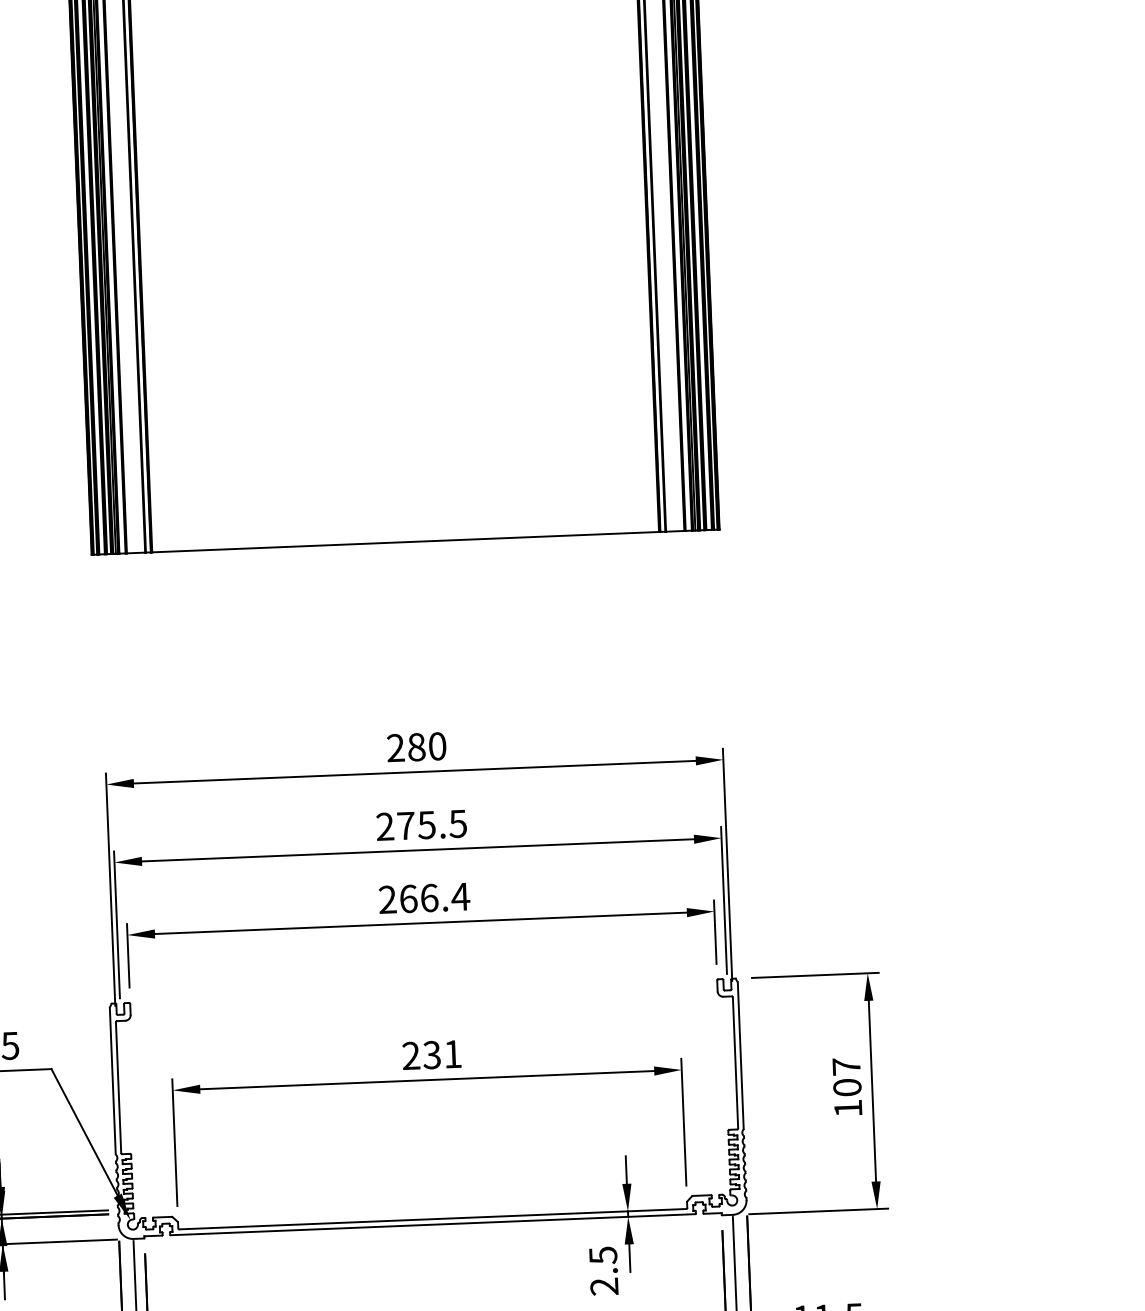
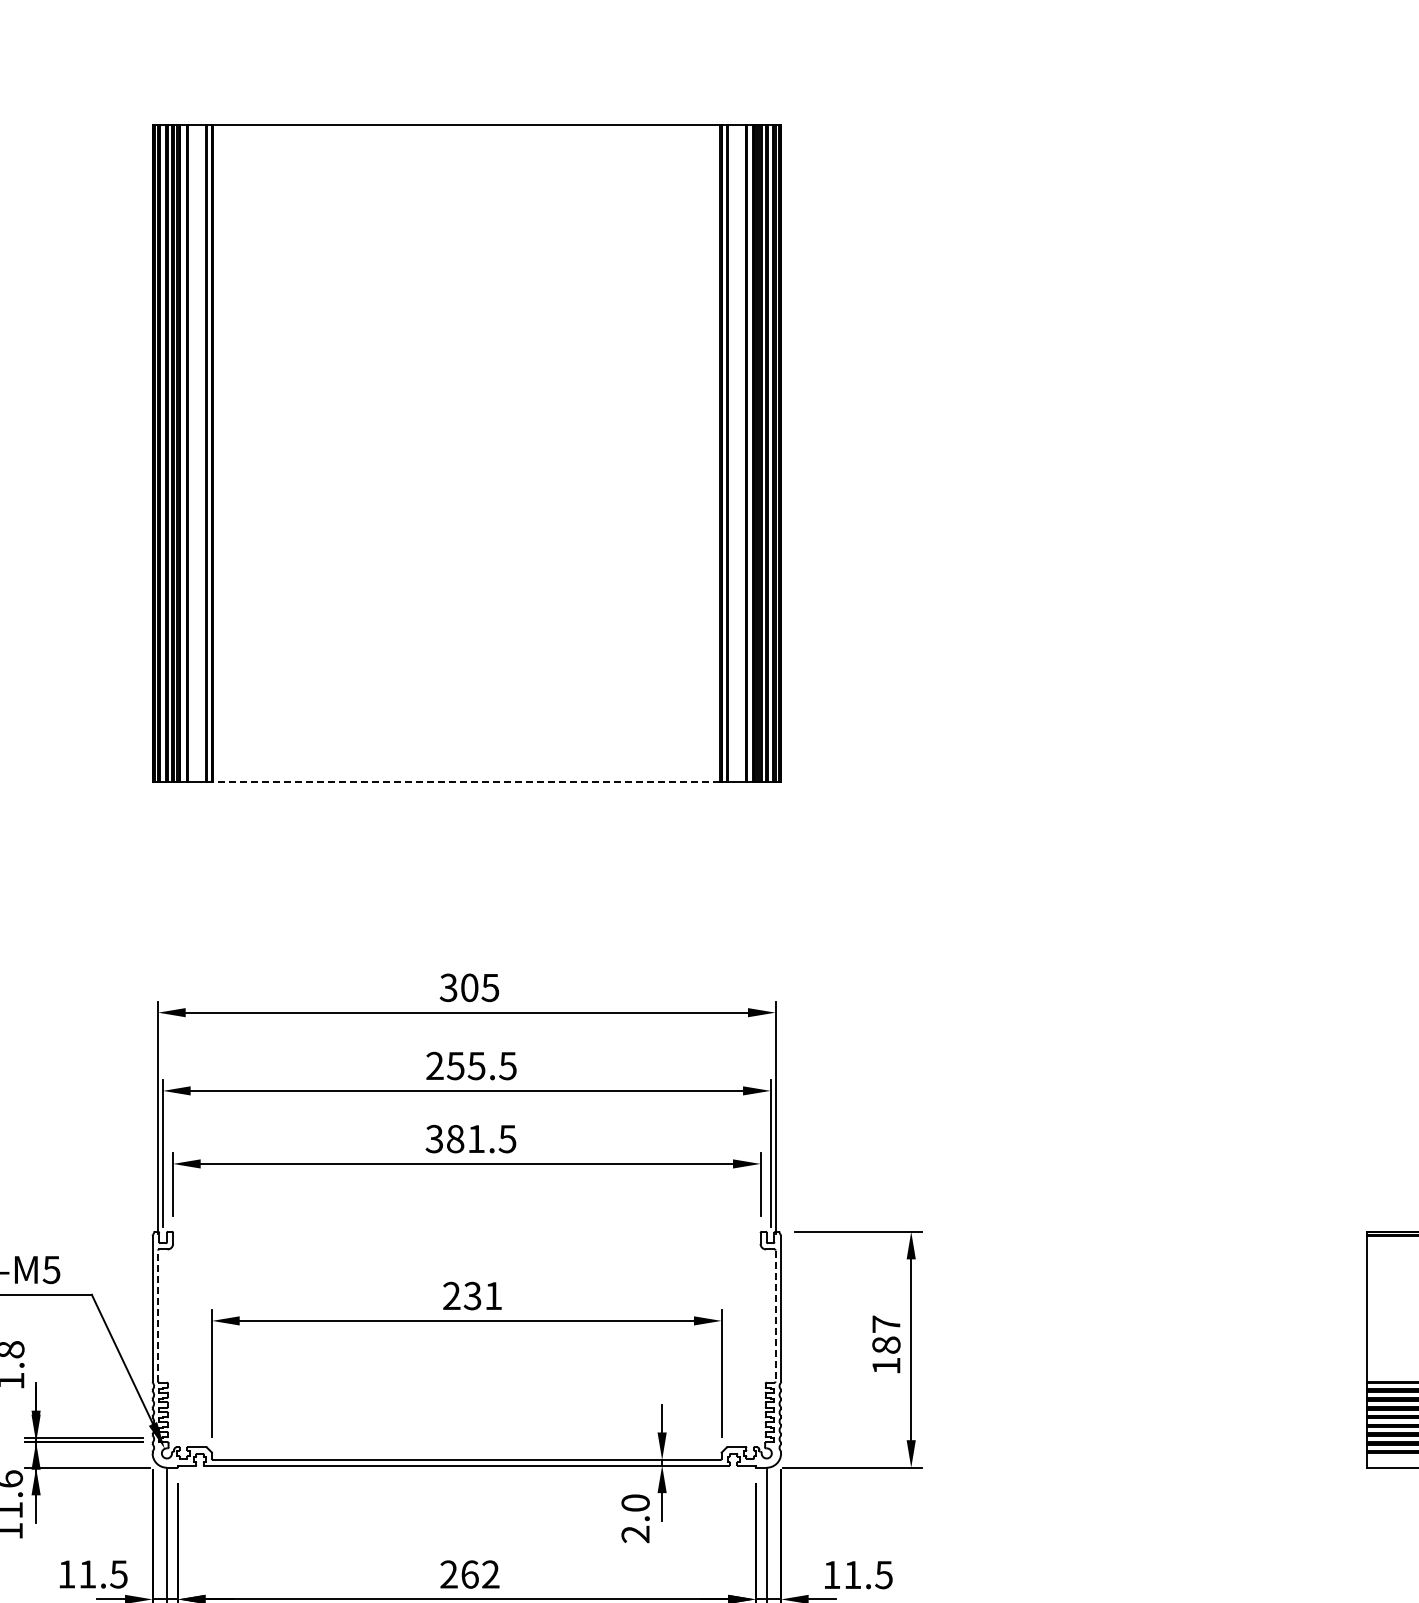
line: (405, 542) -> (466, 782), solid -> dashed
text: (416, 746) -> (469, 987), 280 -> 305
text: (405, 826) -> (455, 1066), 275.5 -> 255.5
text: (424, 897) -> (471, 1138), 266.4 -> 381.5
line: (735, 1063) -> (775, 1316), solid -> dashed
text: (847, 1086) -> (886, 1344), 107 -> 187
line: (118, 1087) -> (158, 1315), solid -> dashed
text: (603, 1255) -> (635, 1503), 2.5 -> 2.0

